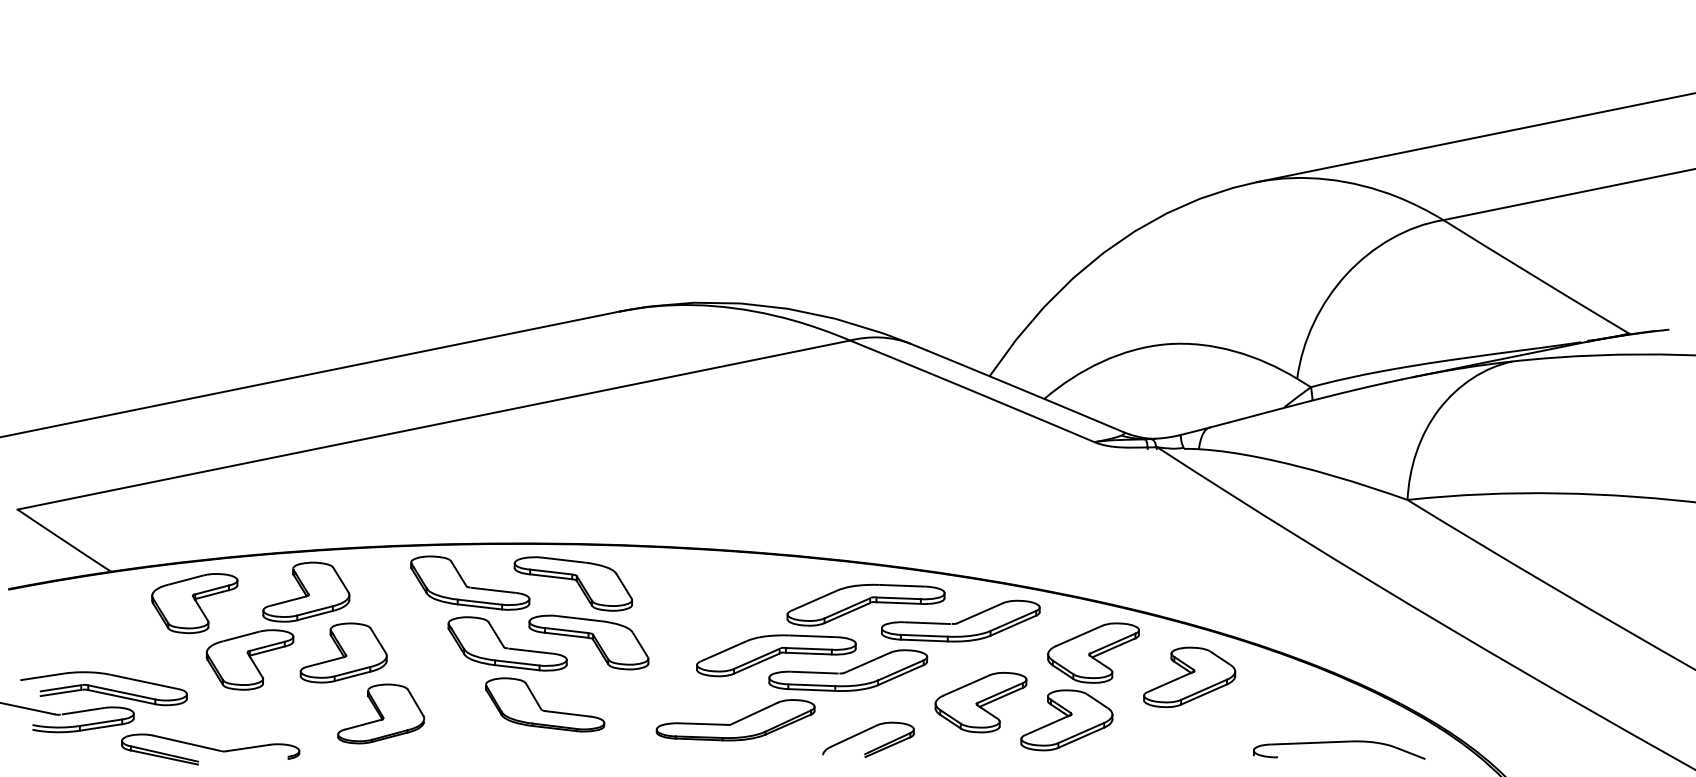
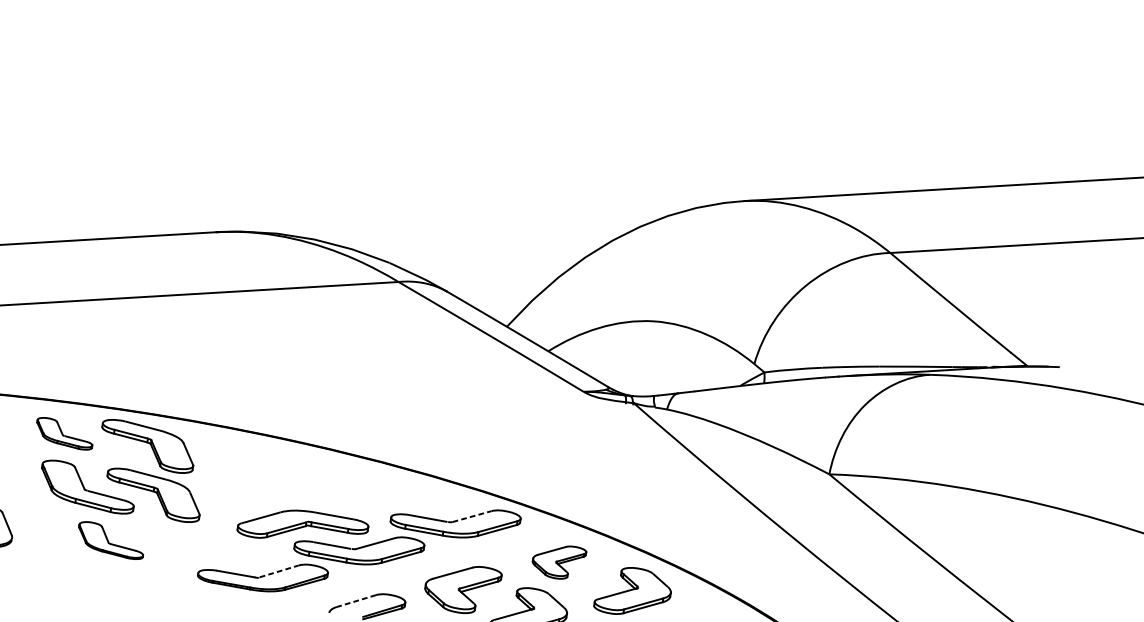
part: (470, 582) -> (65, 433), size x0.6
part: (865, 604) -> (380, 496), removed
line: (980, 613) -> (472, 516), solid -> dashed
part: (1093, 652) -> (558, 561), size x0.7
part: (545, 704) -> (111, 540), size x0.7
line: (754, 713) -> (278, 571), solid -> dashed
line: (853, 736) -> (355, 601), solid -> dashed

